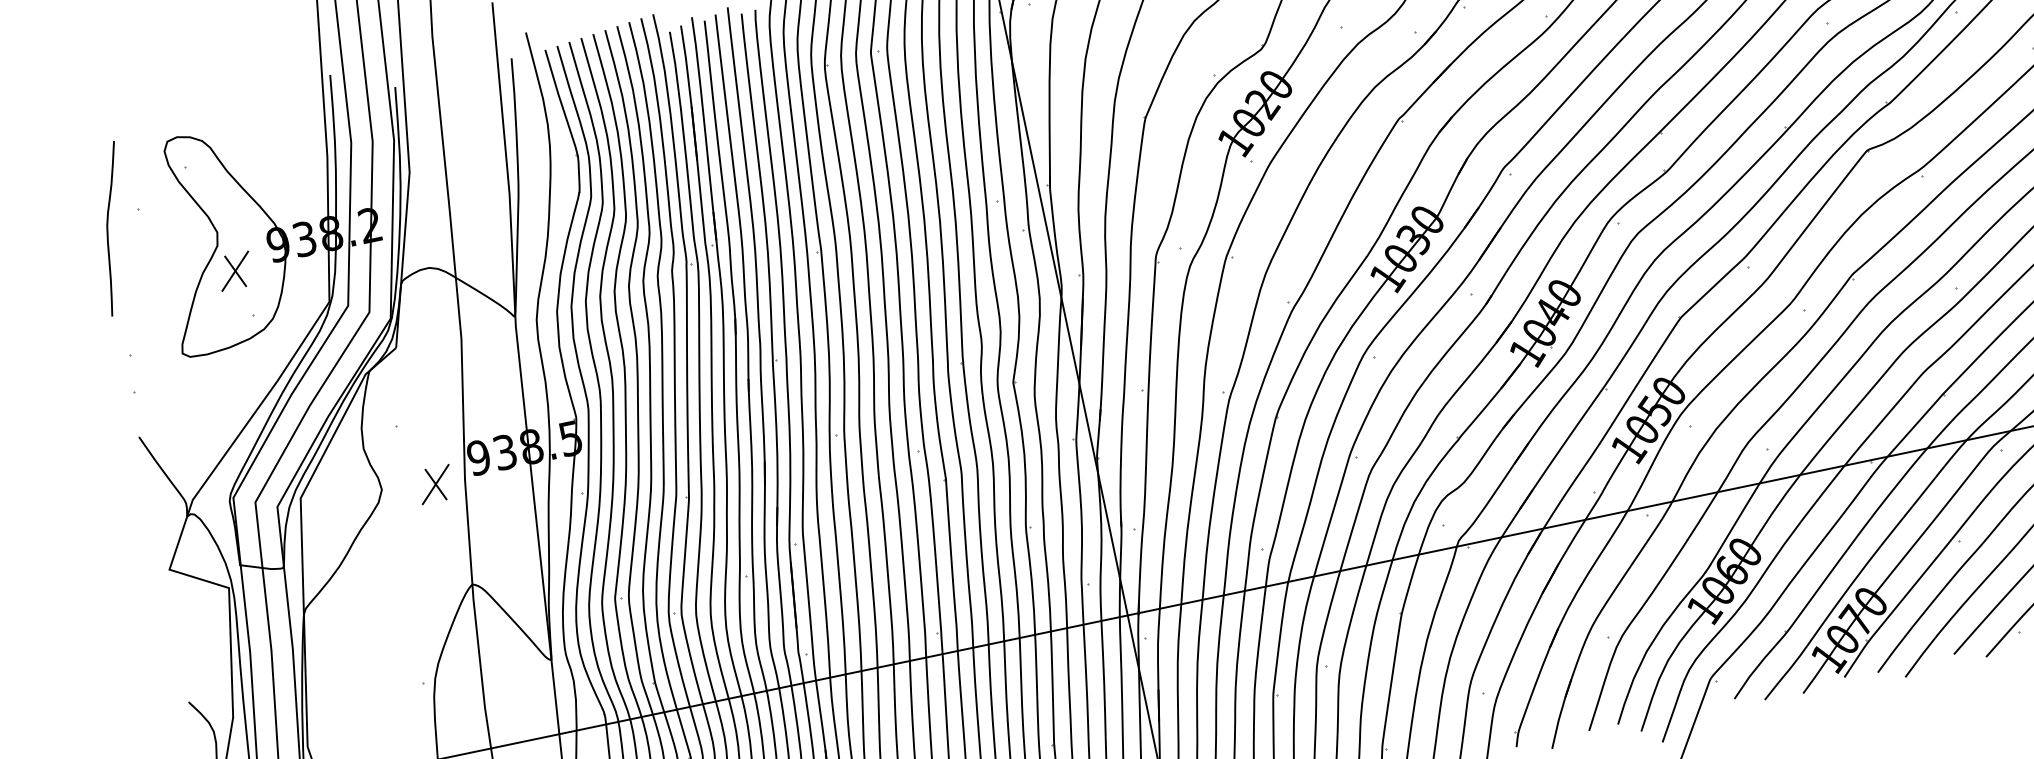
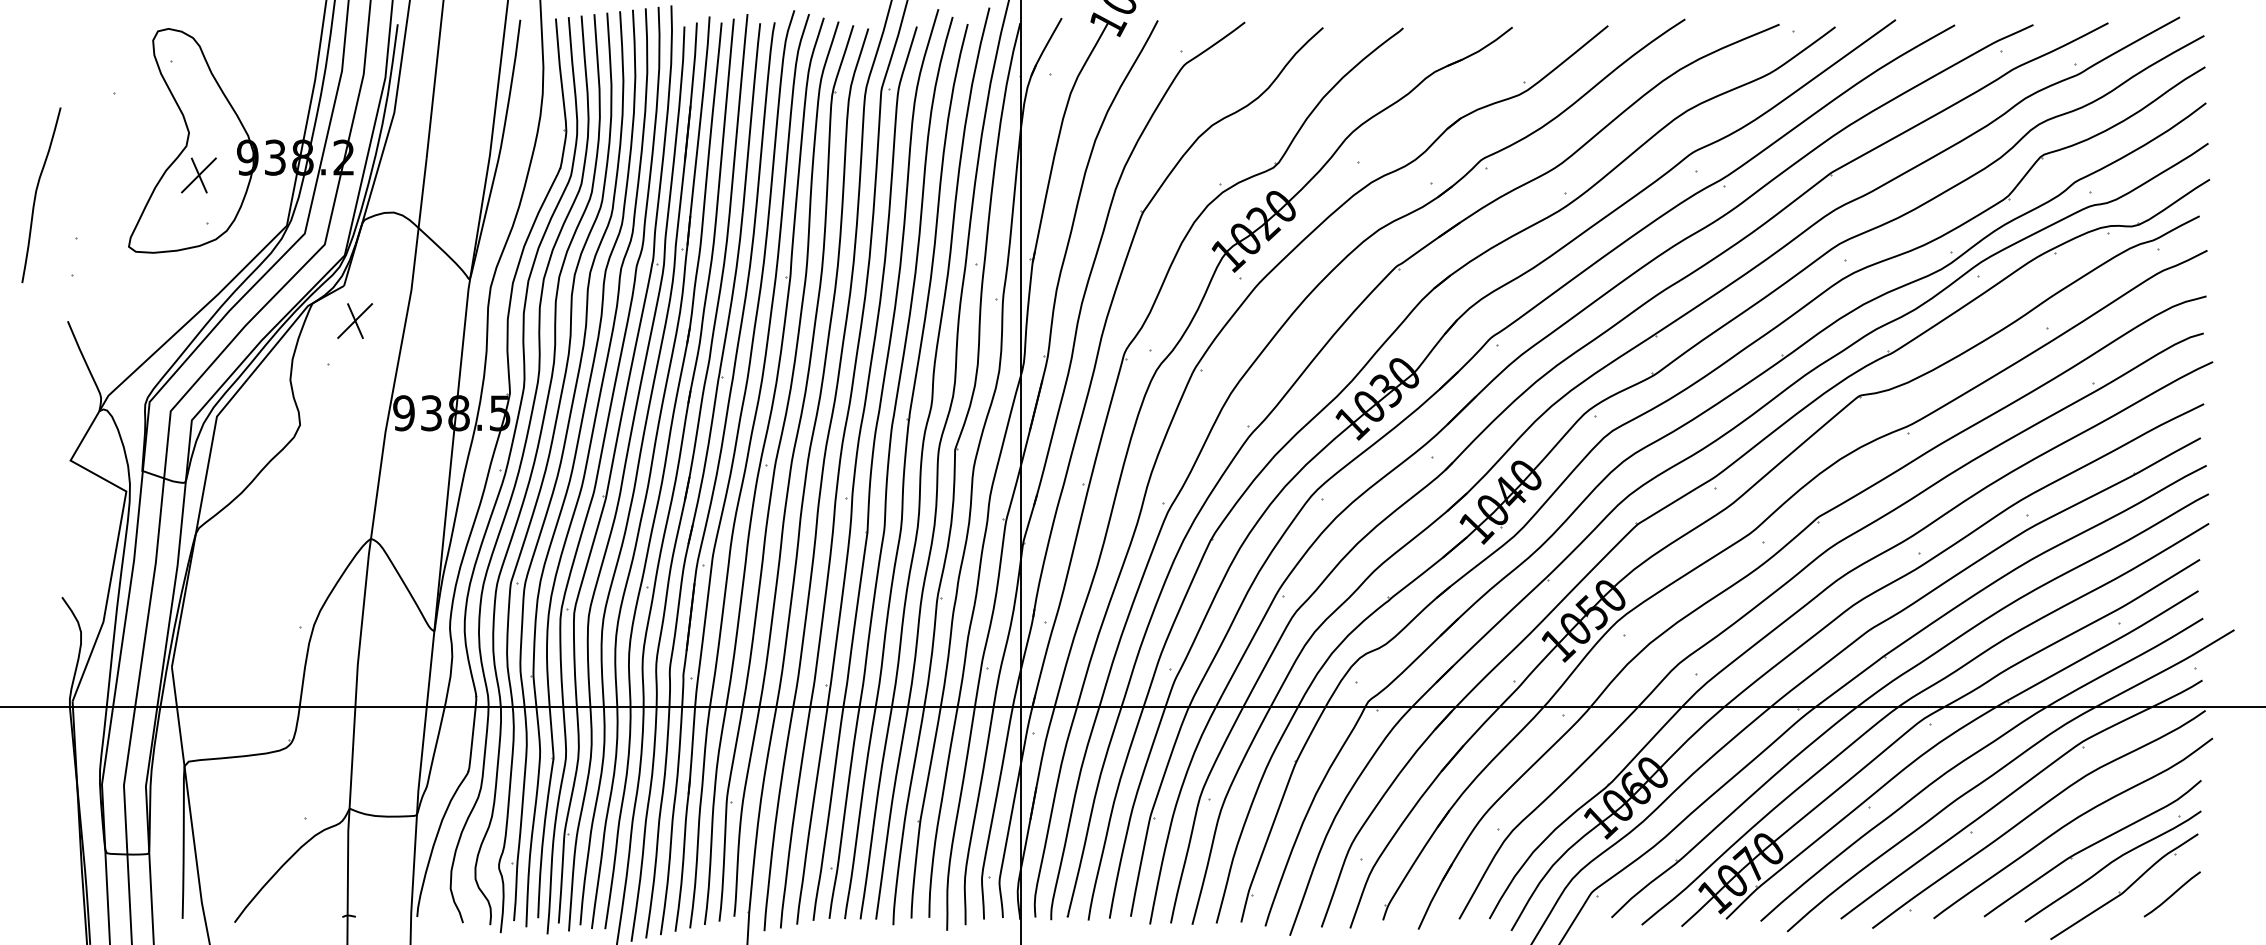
curve: (108, 229) -> (36, 194), moved
part: (435, 483) -> (355, 320), moved

